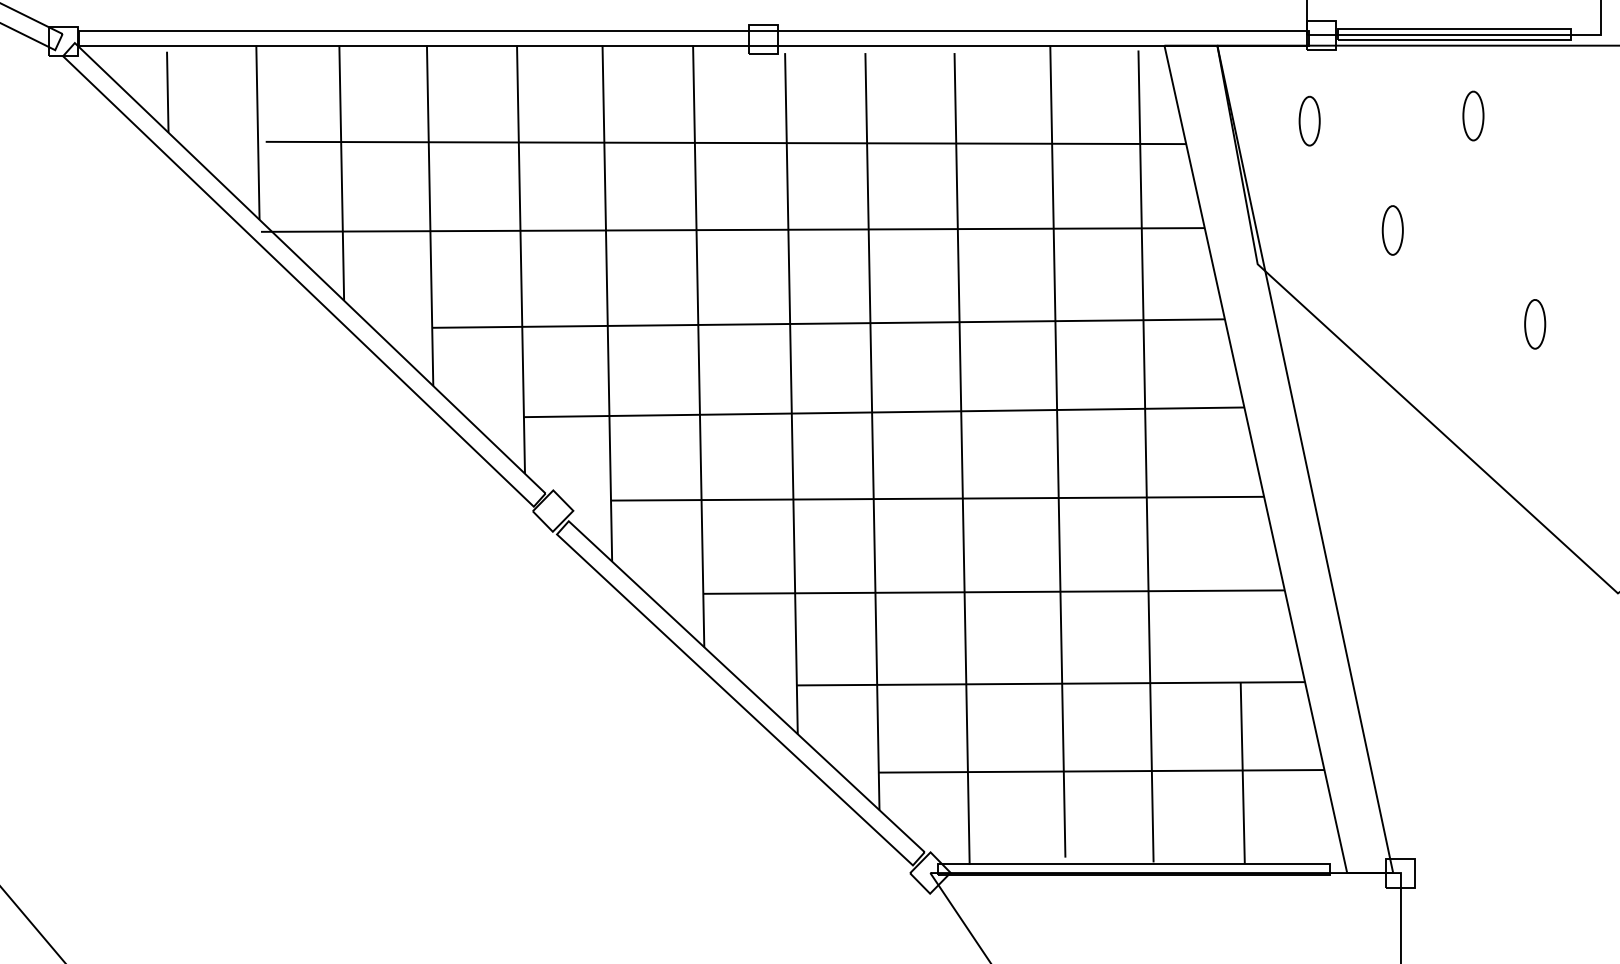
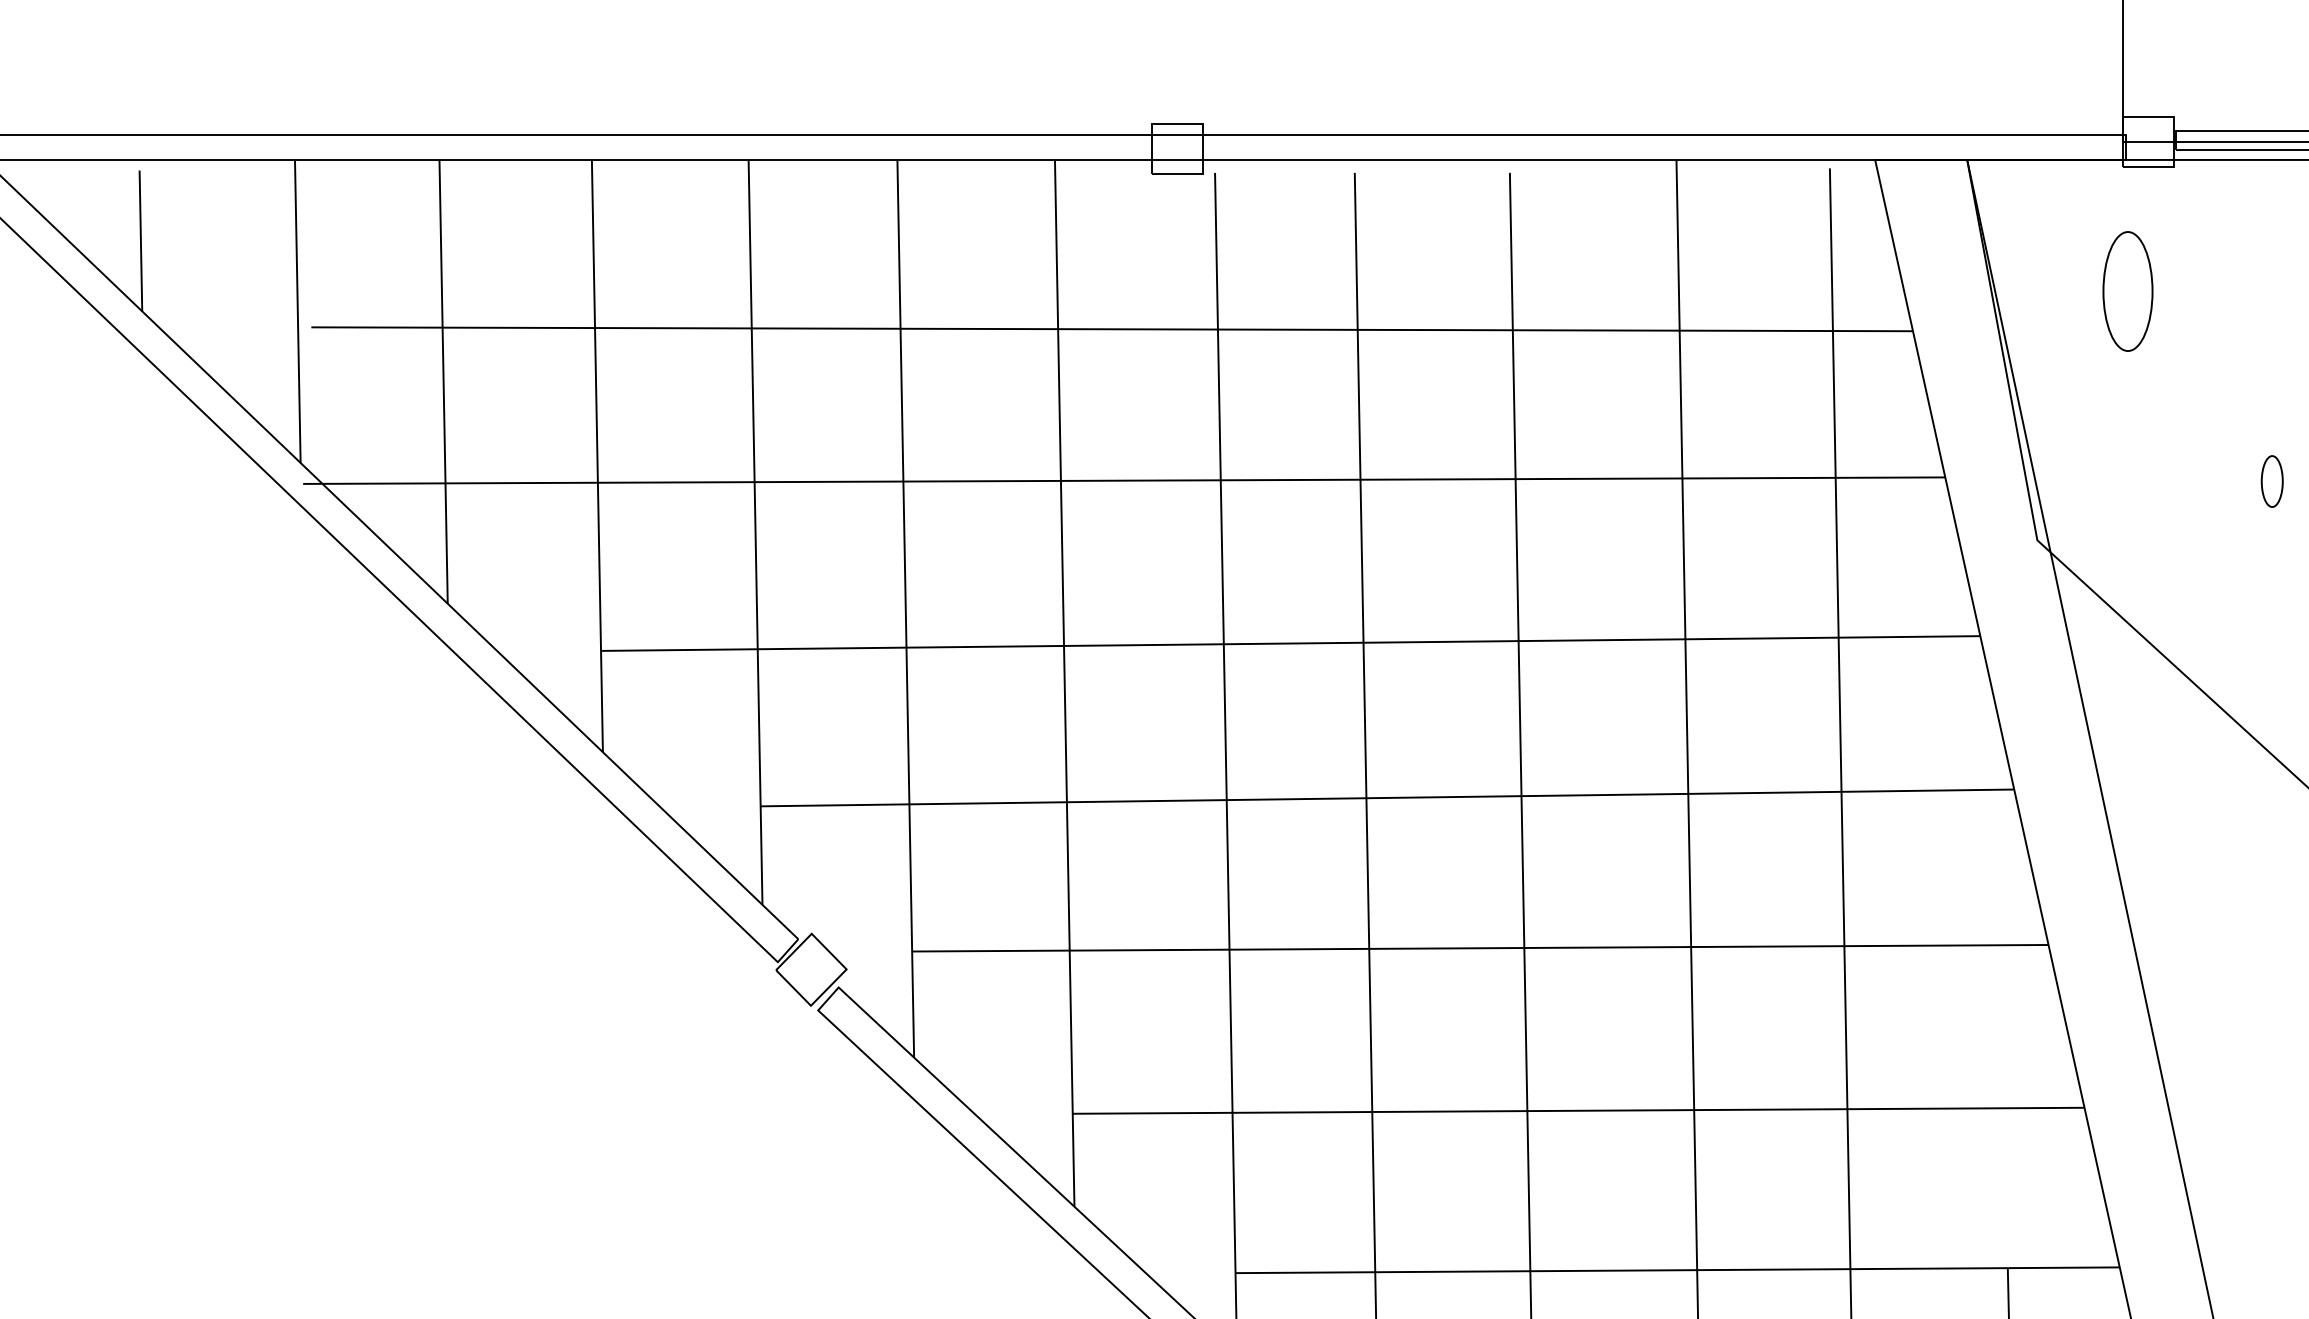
part: (1309, 120) -> (2127, 290), size x1.4
part: (1392, 230) -> (2271, 481), size x0.6

